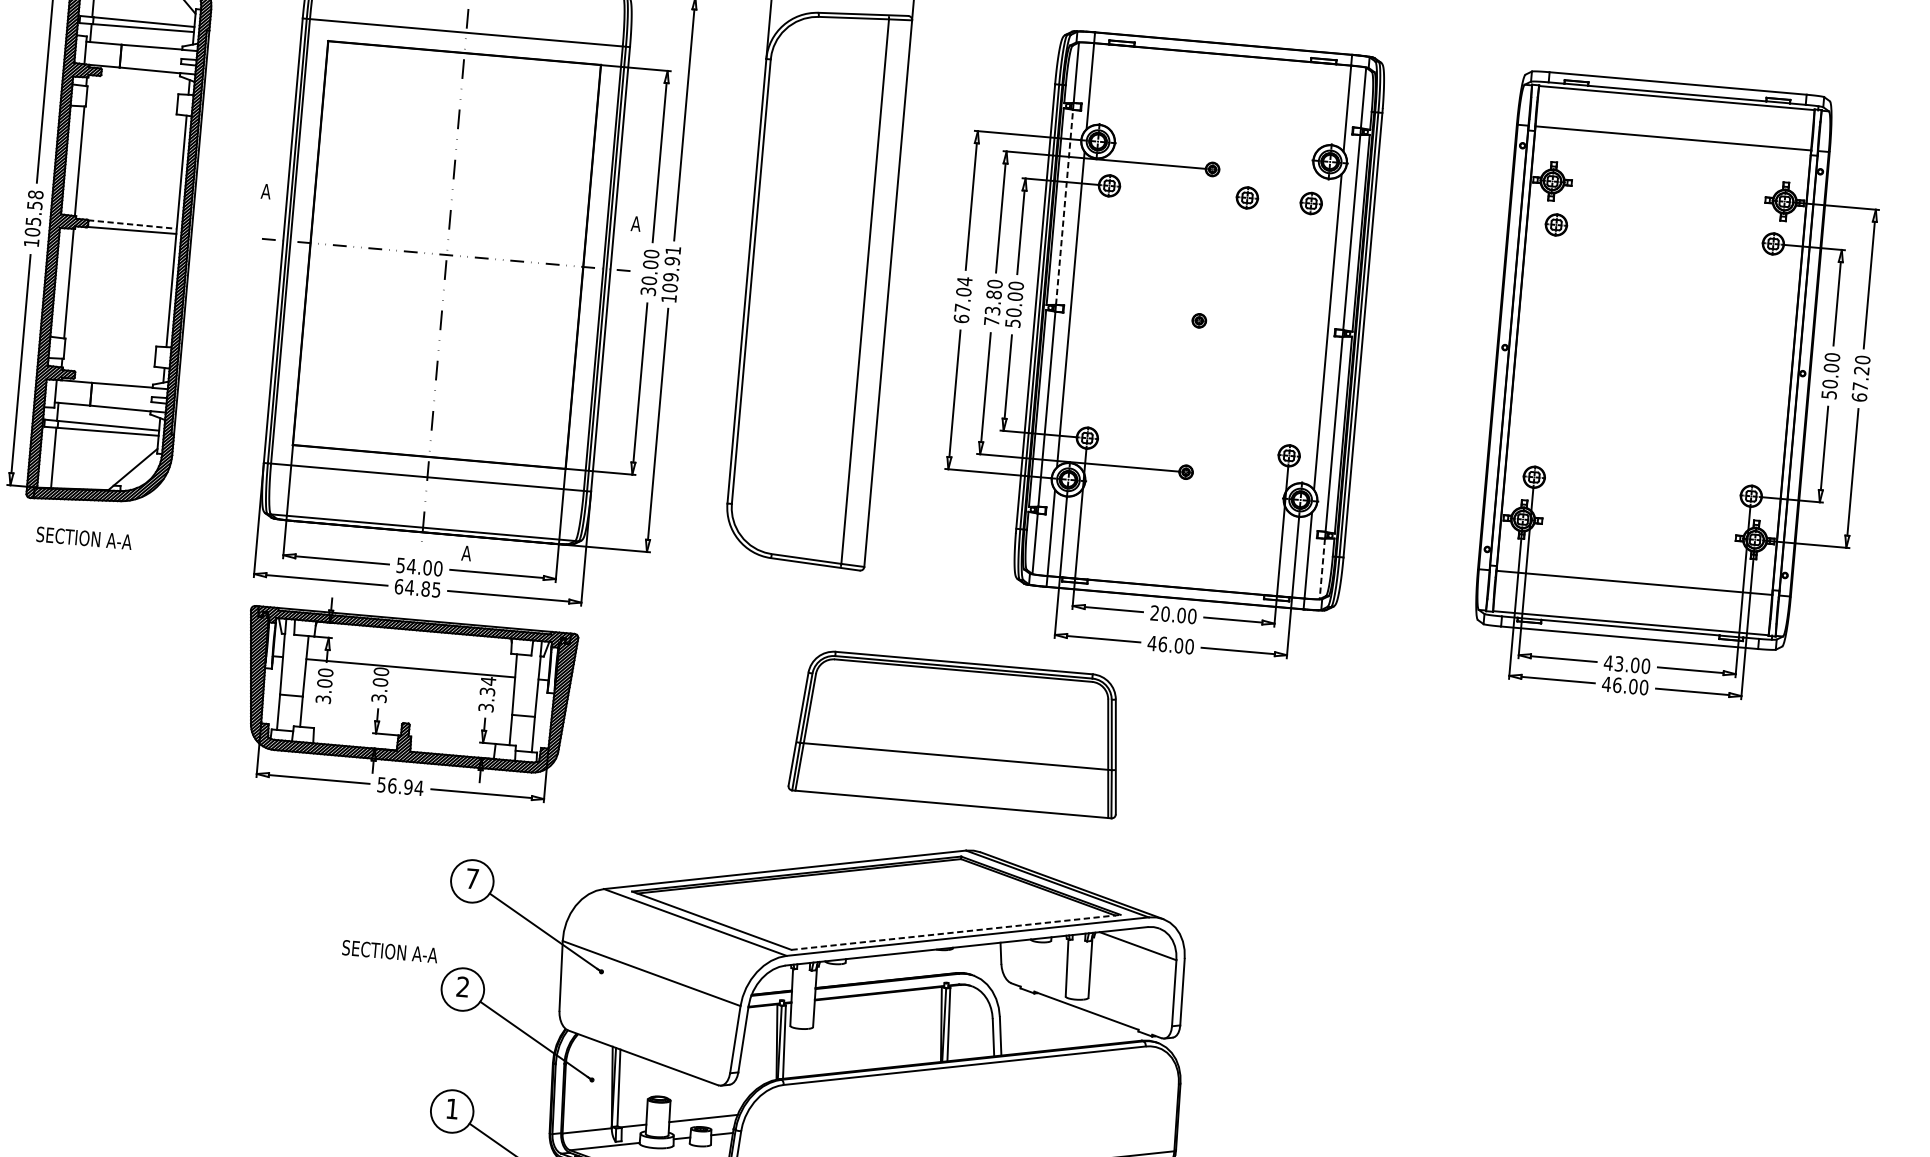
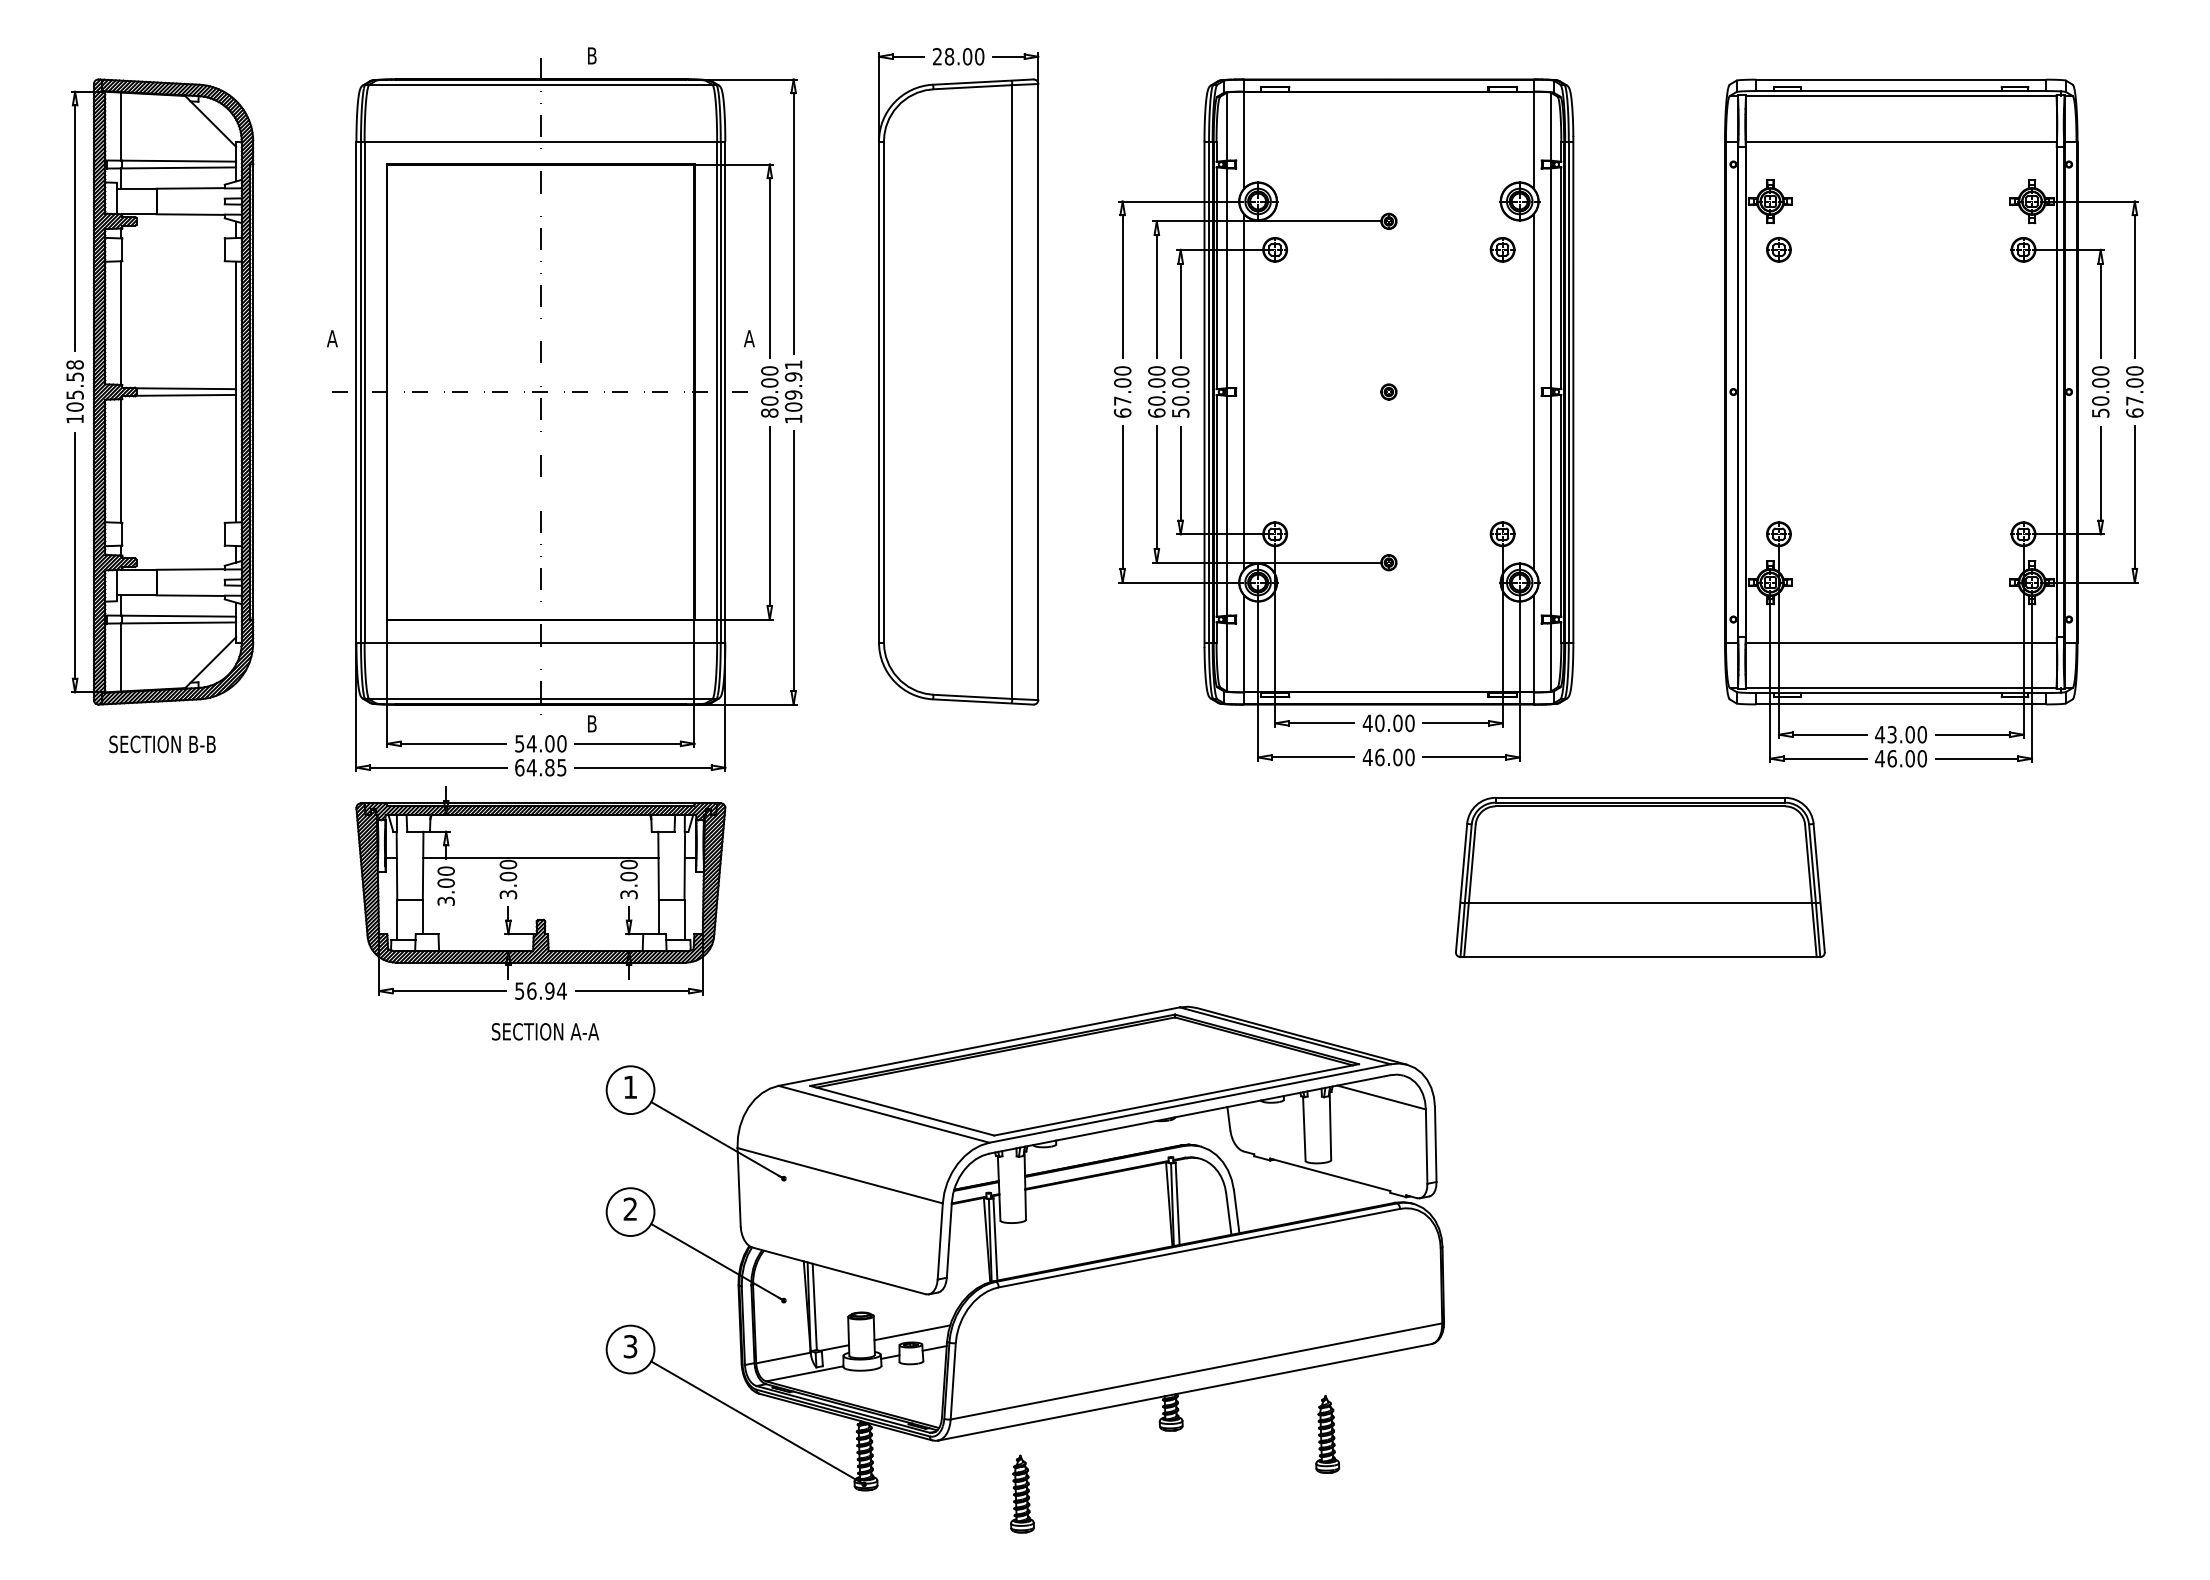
part: (1247, 197) -> (1430, 249), removed
line: (1064, 207) -> (1227, 278), dashed -> solid
line: (132, 224) -> (186, 388), dashed -> solid
text: (964, 281) -> (1122, 370), 67.04 -> 67.00
text: (648, 290) -> (769, 412), 30.00 -> 80.00
text: (992, 307) -> (1156, 397), 73.80 -> 60.00
text: (1861, 370) -> (2134, 382), 67.20 -> 67.00
text: (119, 540) -> (202, 743), SECTION A-A -> SECTION B-B
text: (466, 553) -> (591, 723), A -> B
line: (1322, 568) -> (1550, 657), dashed -> solid
text: (1154, 612) -> (1367, 722), 20.00 -> 40.00
text: (487, 686) -> (628, 870), 3.34 -> 3.00
part: (958, 733) -> (1640, 877), moved
text: (472, 879) -> (630, 1087), 7 -> 1
line: (955, 932) -> (1176, 1099), dashed -> solid
text: (389, 951) -> (544, 1031), moved
text: (452, 1108) -> (630, 1346), 1 -> 3

